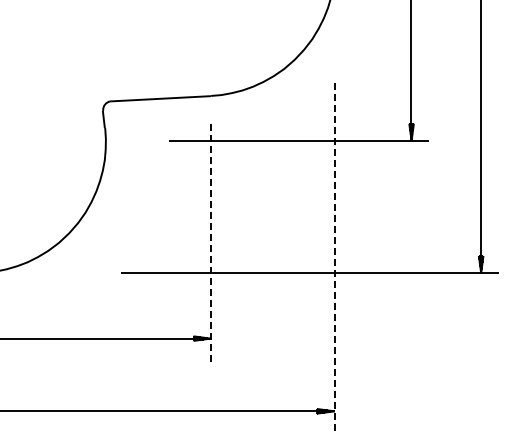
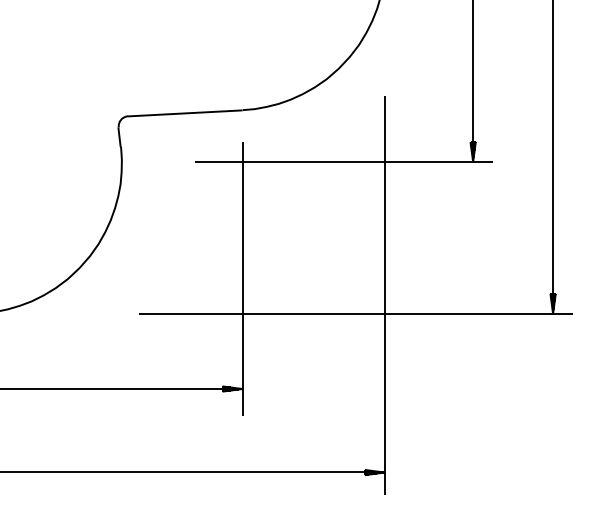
line: (210, 242) -> (242, 278), dashed -> solid
line: (334, 257) -> (384, 295), dashed -> solid

